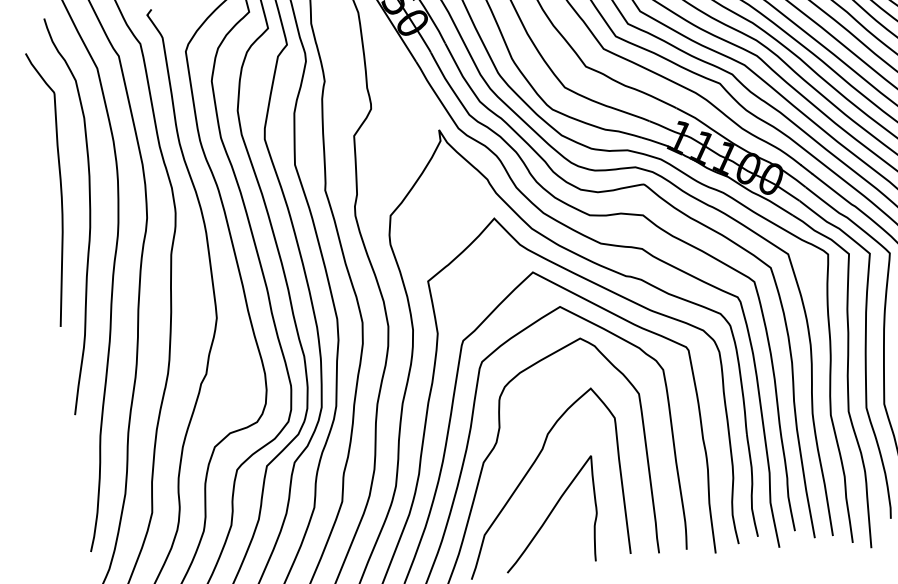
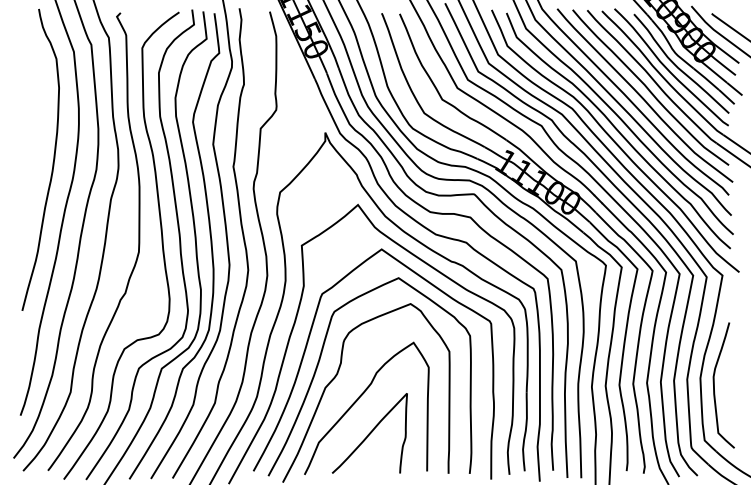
curve: (59, 187) -> (33, 137), removed

